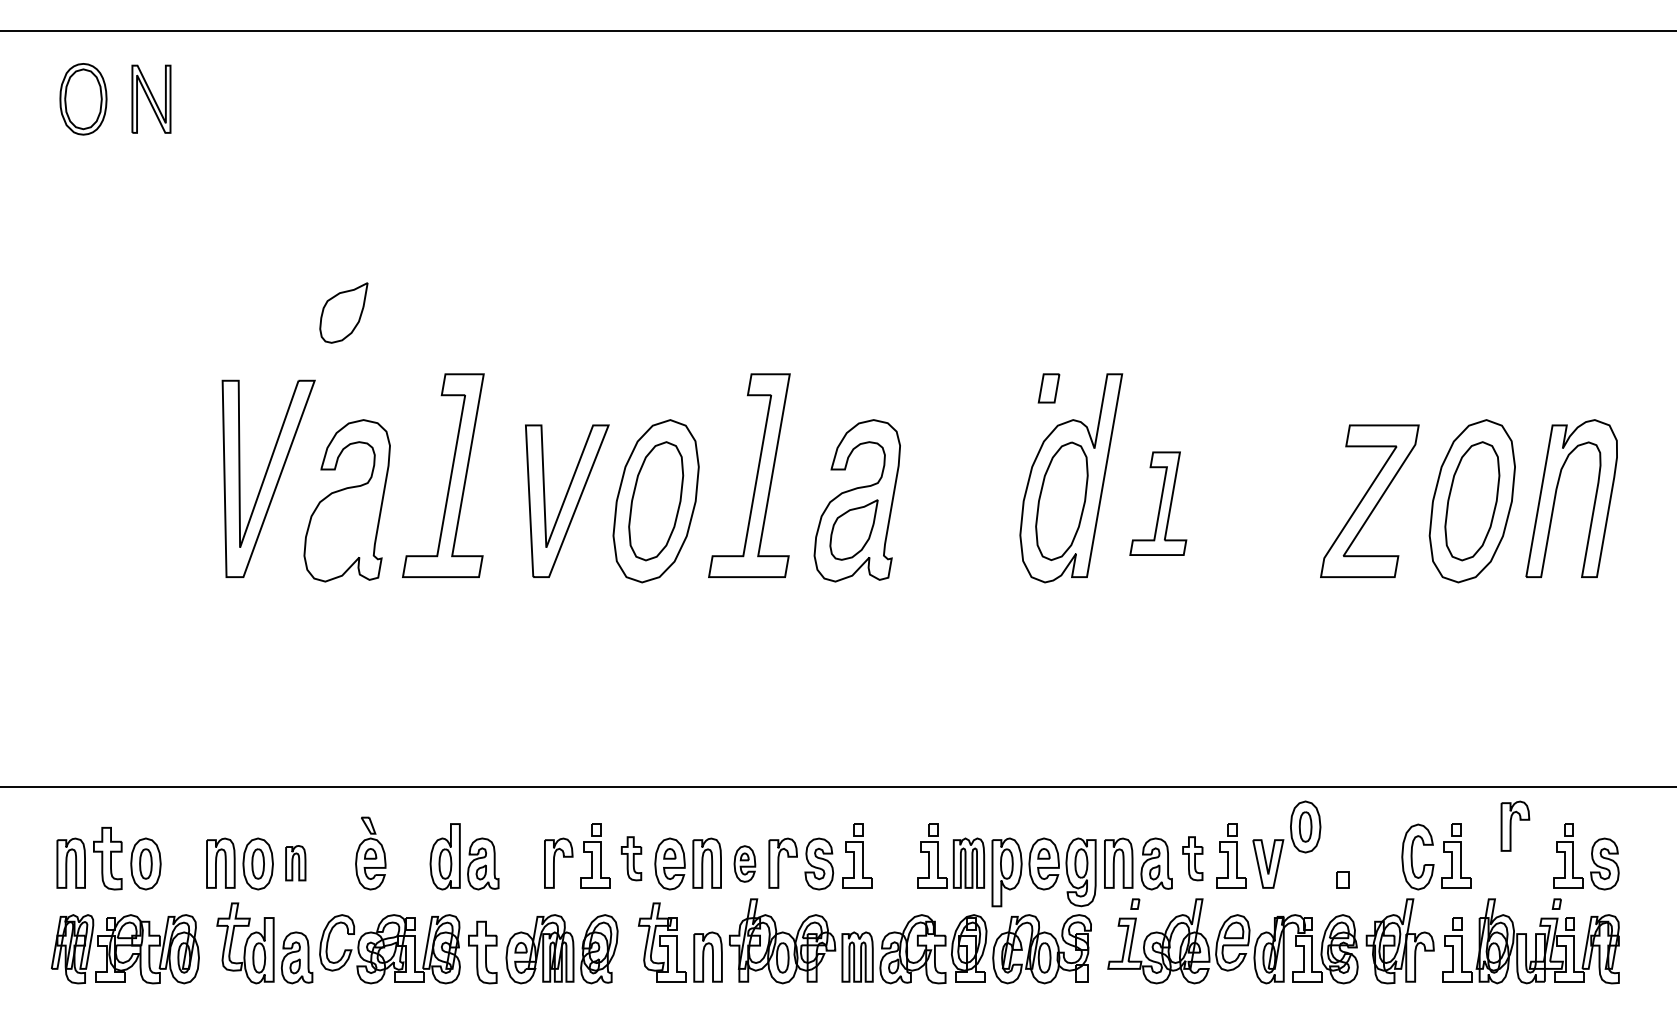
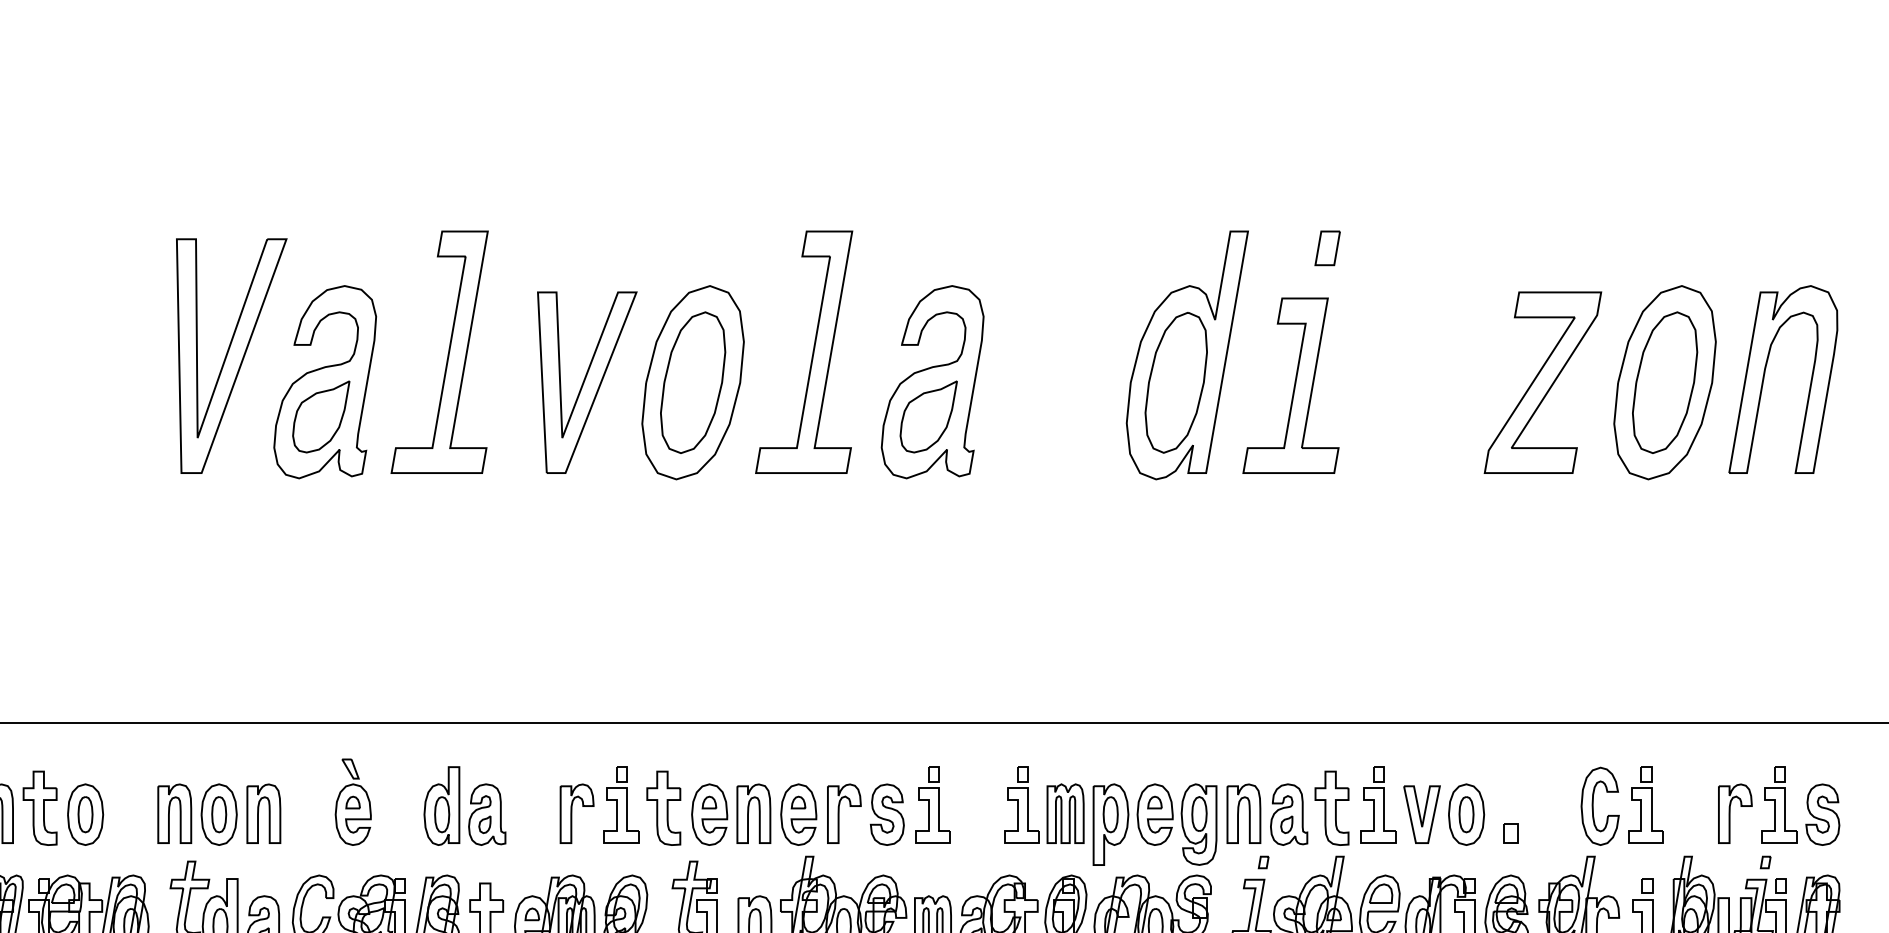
part: (343, 312) -> (320, 416), moved
part: (1048, 388) -> (1327, 248), moved
part: (1158, 503) -> (1291, 385), size x1.43
part: (1515, 825) -> (1735, 812), moved
part: (1305, 826) -> (1466, 814), moved
part: (631, 858) -> (663, 808), size x1.43
part: (1192, 858) -> (1331, 808), size x1.43
part: (295, 862) -> (263, 812), size x1.43
part: (744, 863) -> (798, 814), size x1.43

